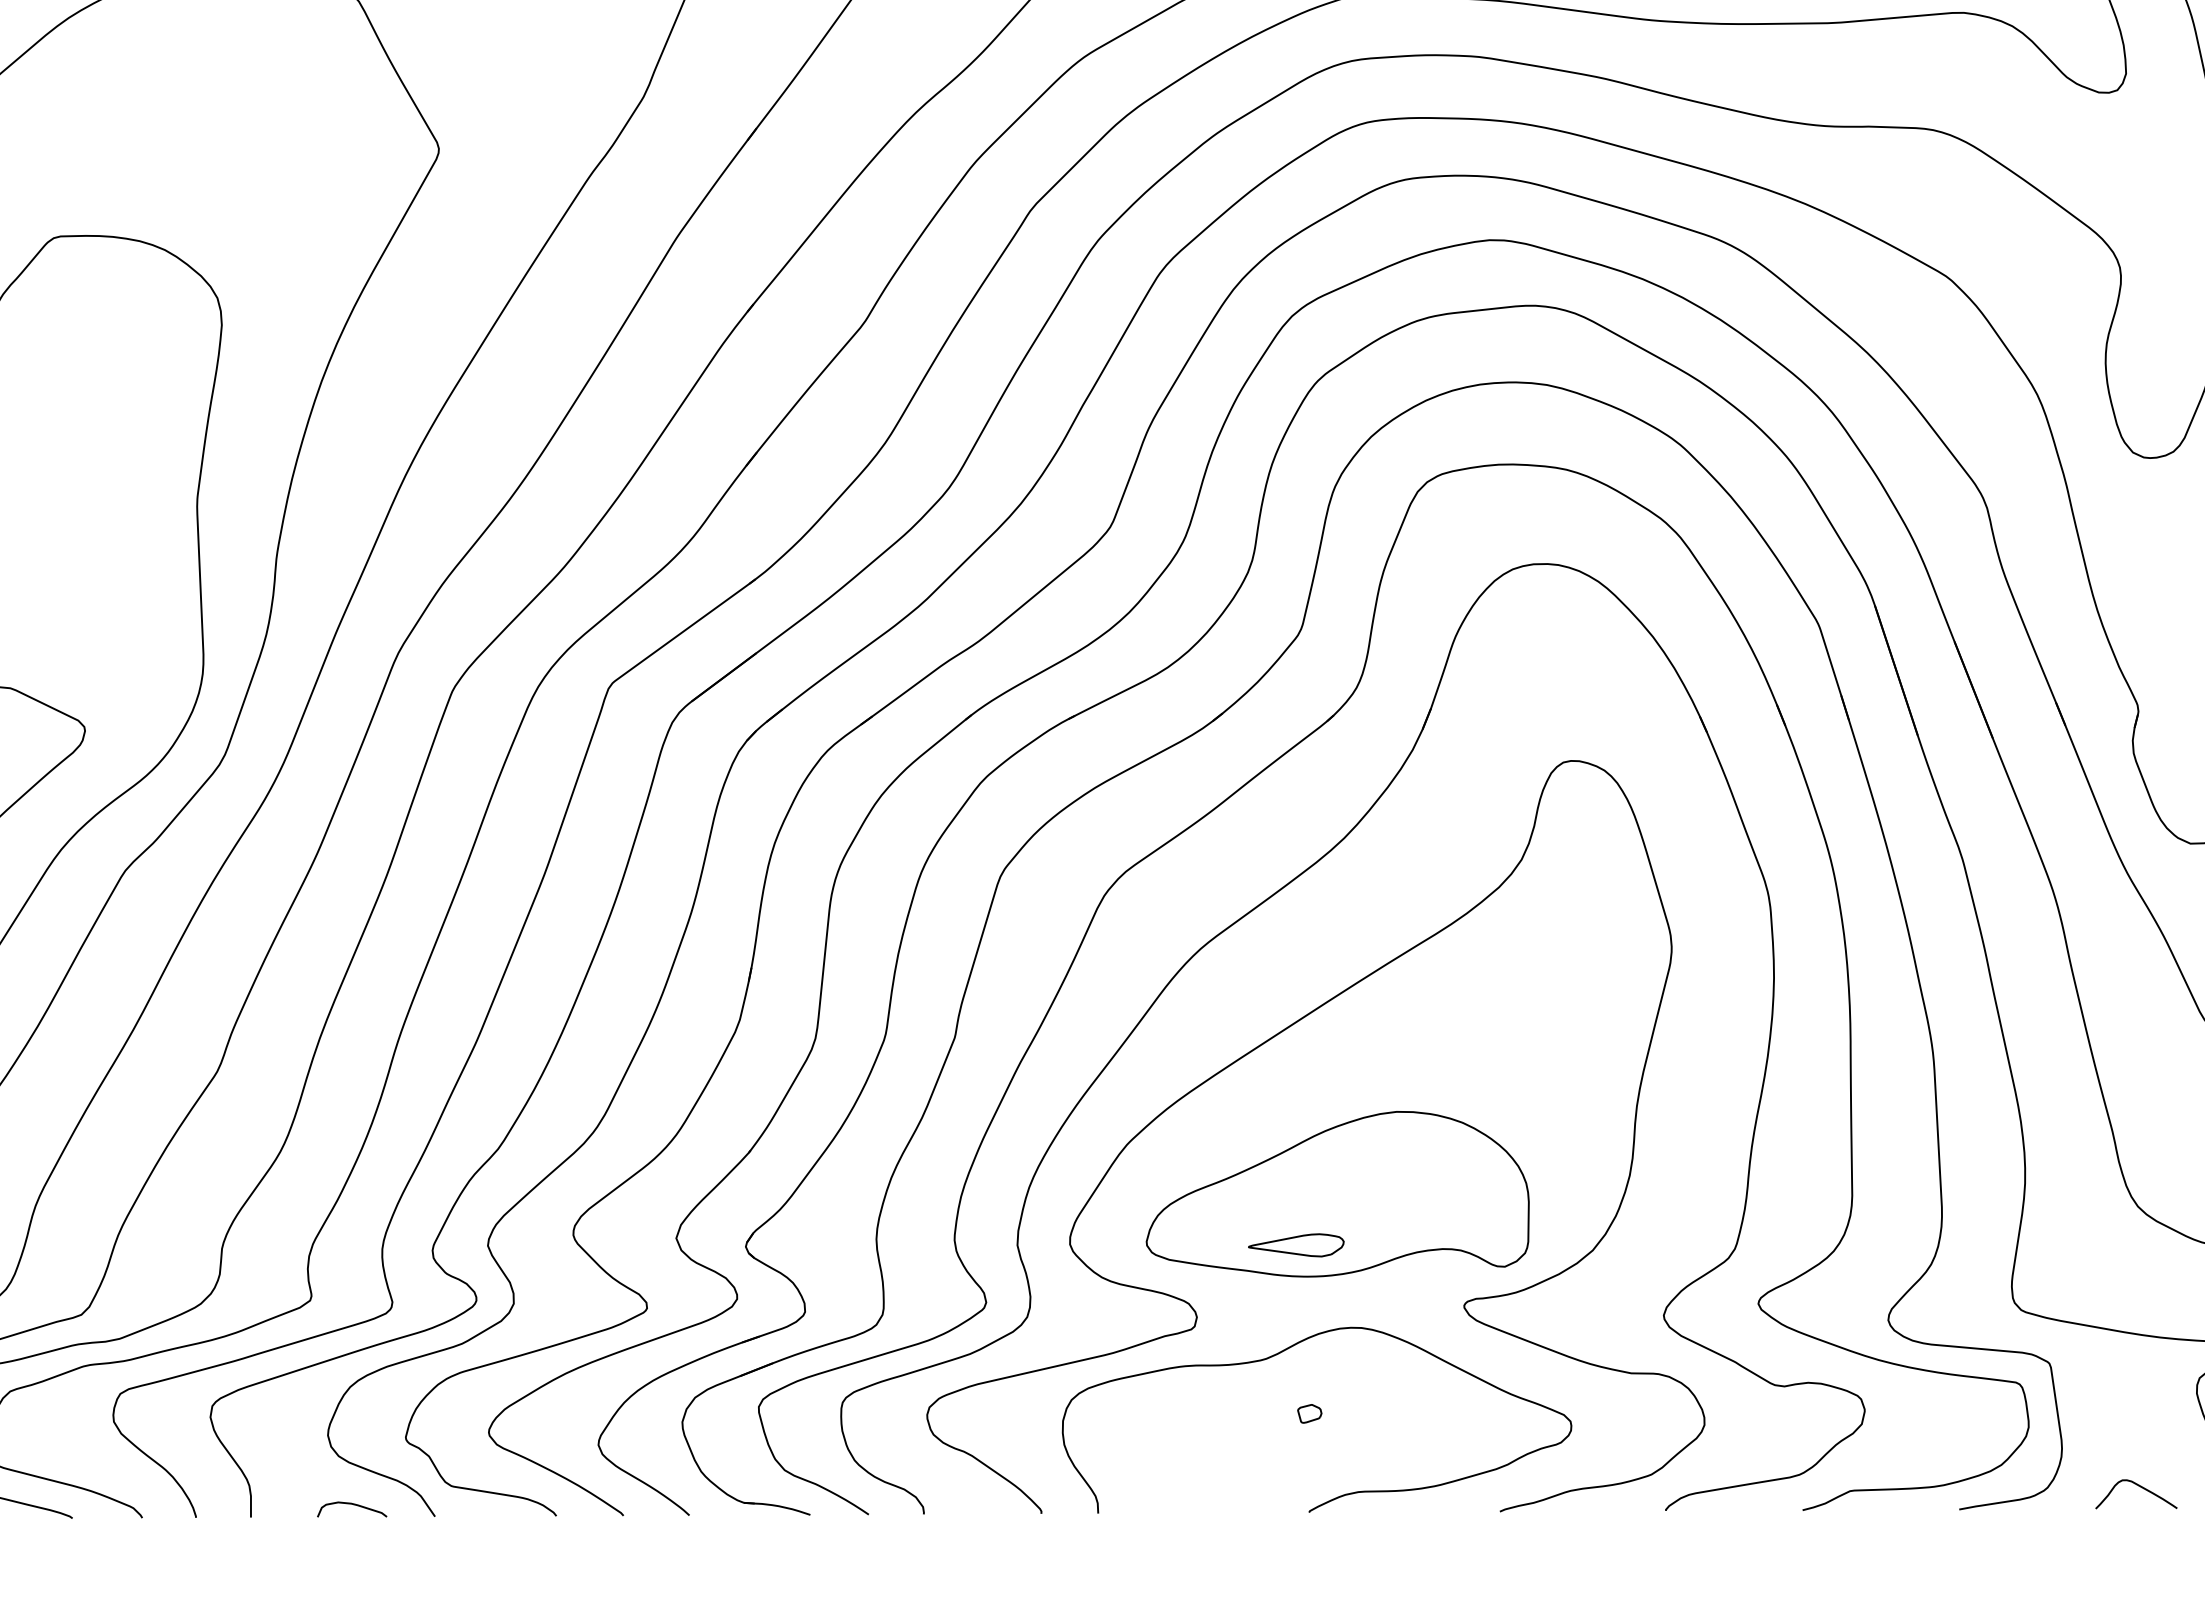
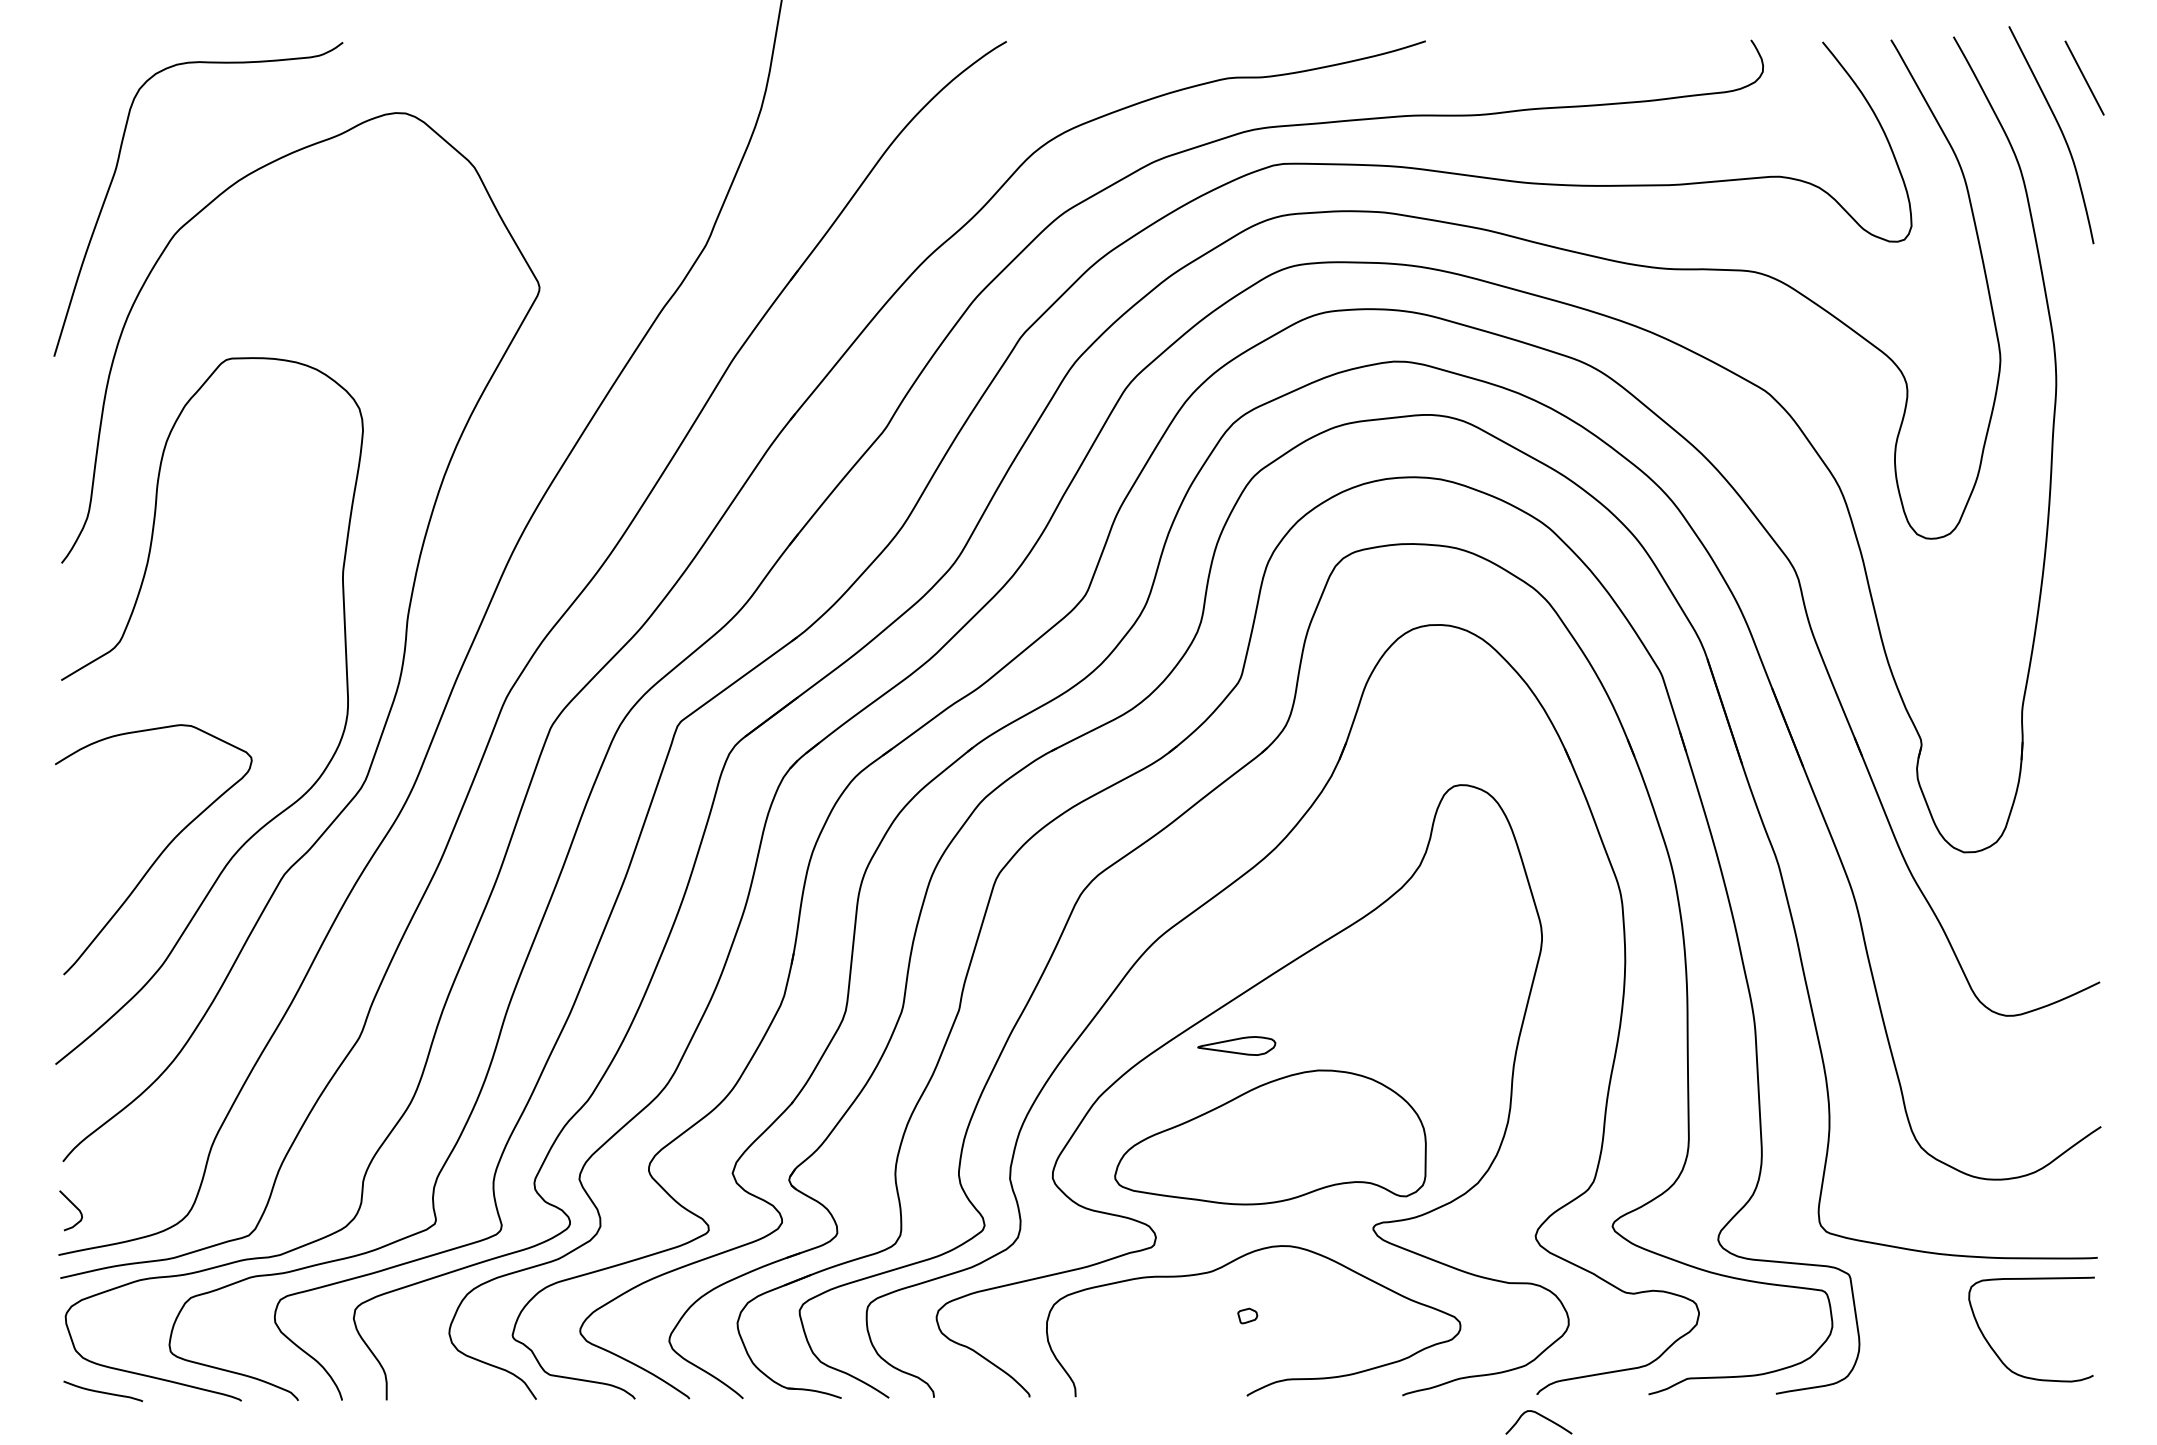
part: (1295, 1244) -> (1236, 1045), moved
curve: (2138, 1486) -> (1540, 1416), moved
curve: (351, 1505) -> (468, 1390), removed

